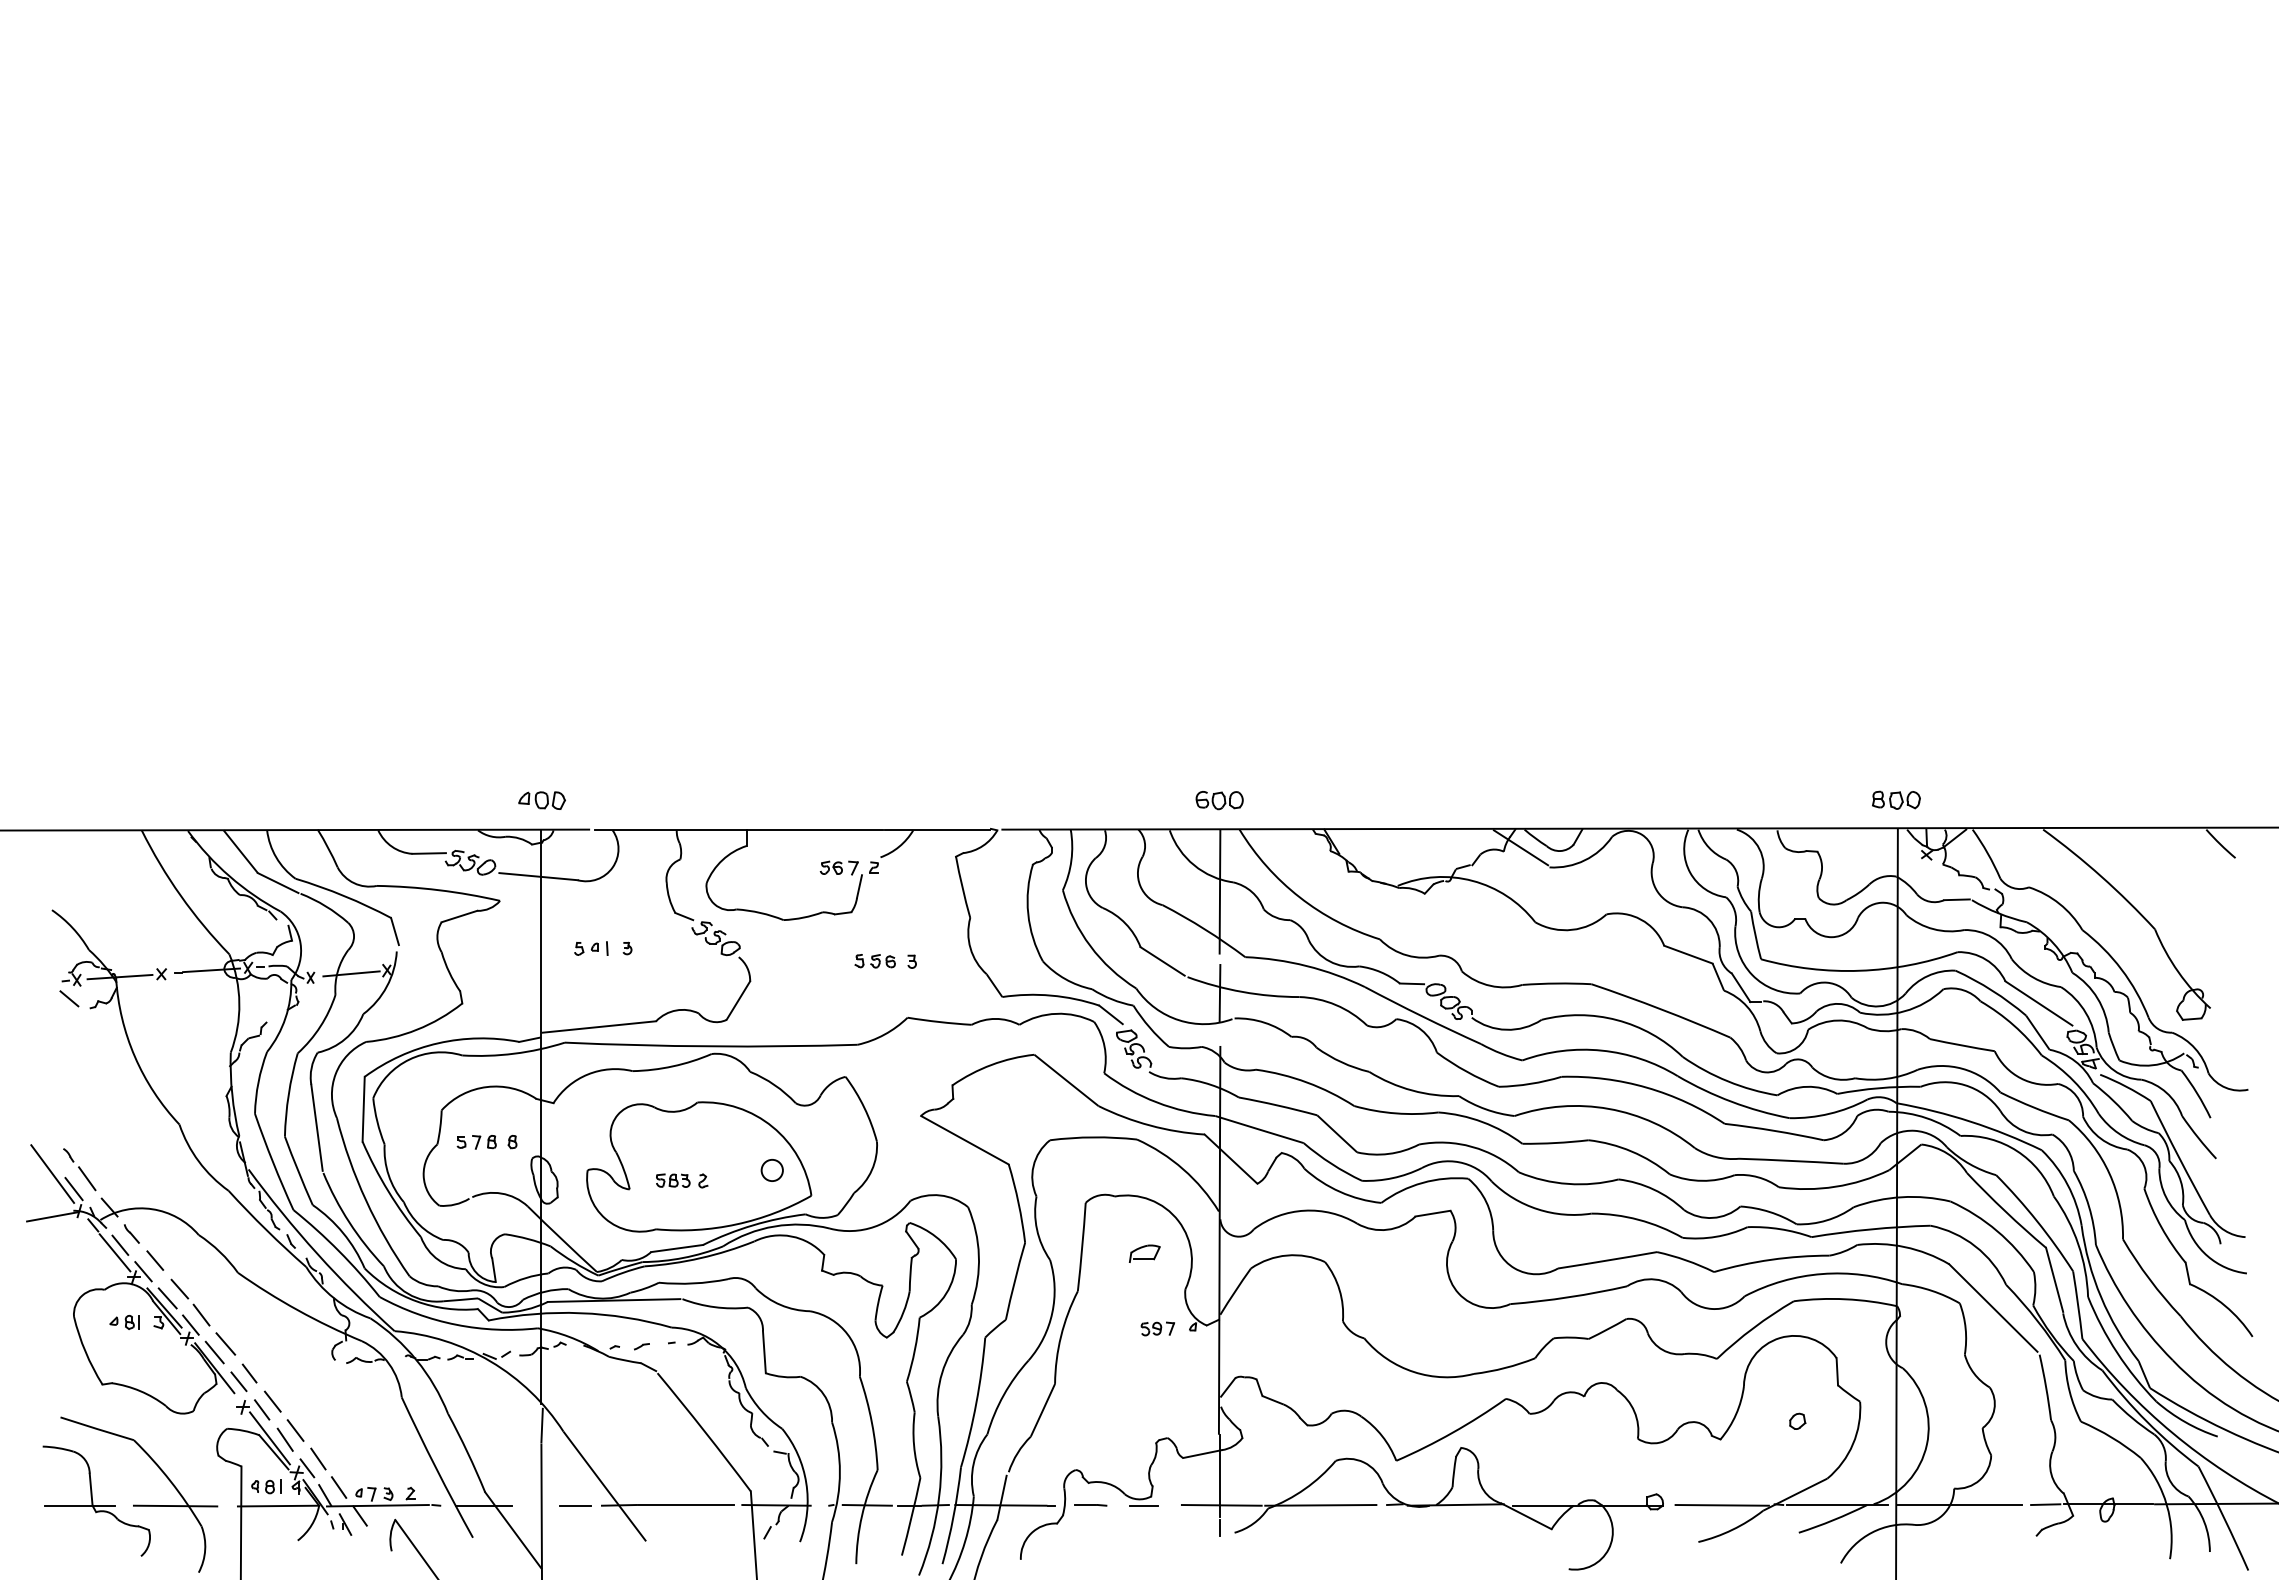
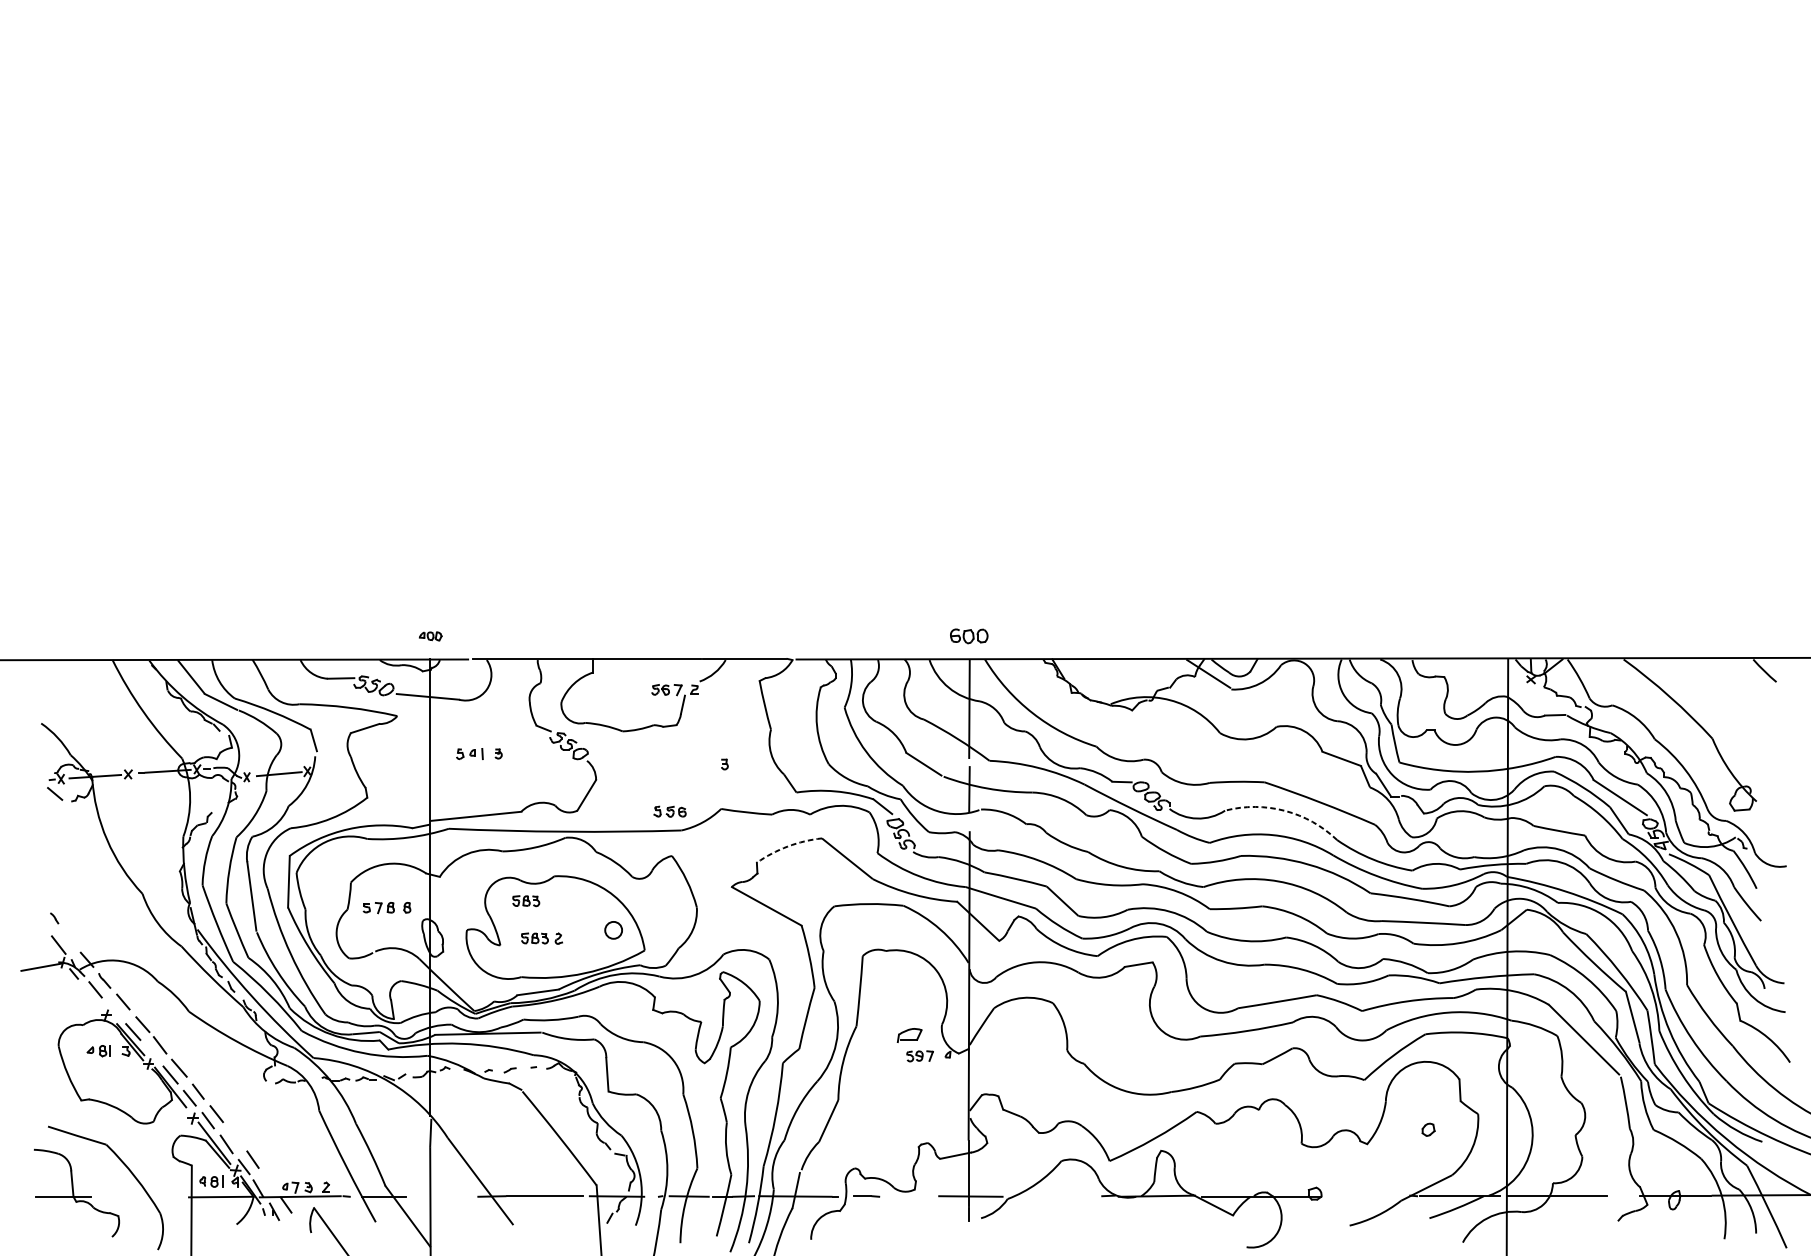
part: (1896, 799) -> (1507, 635), removed
part: (541, 800) -> (430, 636), size x0.6
part: (874, 961) -> (669, 811), moved
arc: (1616, 1020) -> (1284, 811), solid -> dashed
arc: (991, 1064) -> (787, 846), solid -> dashed
part: (662, 1133) -> (526, 900), added
line: (52, 1173) -> (41, 932), removed
line: (87, 1178) -> (69, 936), removed
line: (114, 1252) -> (90, 995), removed
part: (1144, 1253) -> (909, 1035), moved
line: (143, 1271) -> (113, 1010), removed
line: (190, 1324) -> (151, 1052), removed
line: (295, 1430) -> (234, 1137), removed
line: (338, 1487) -> (268, 1182), removed
line: (2045, 1504) -> (1625, 1195), removed
line: (175, 1505) -> (139, 1196), removed
line: (575, 1505) -> (457, 1196), removed
line: (1143, 1505) -> (908, 1196), removed
line: (1320, 1505) -> (1049, 1196), removed
line: (1721, 1505) -> (1368, 1196), removed

